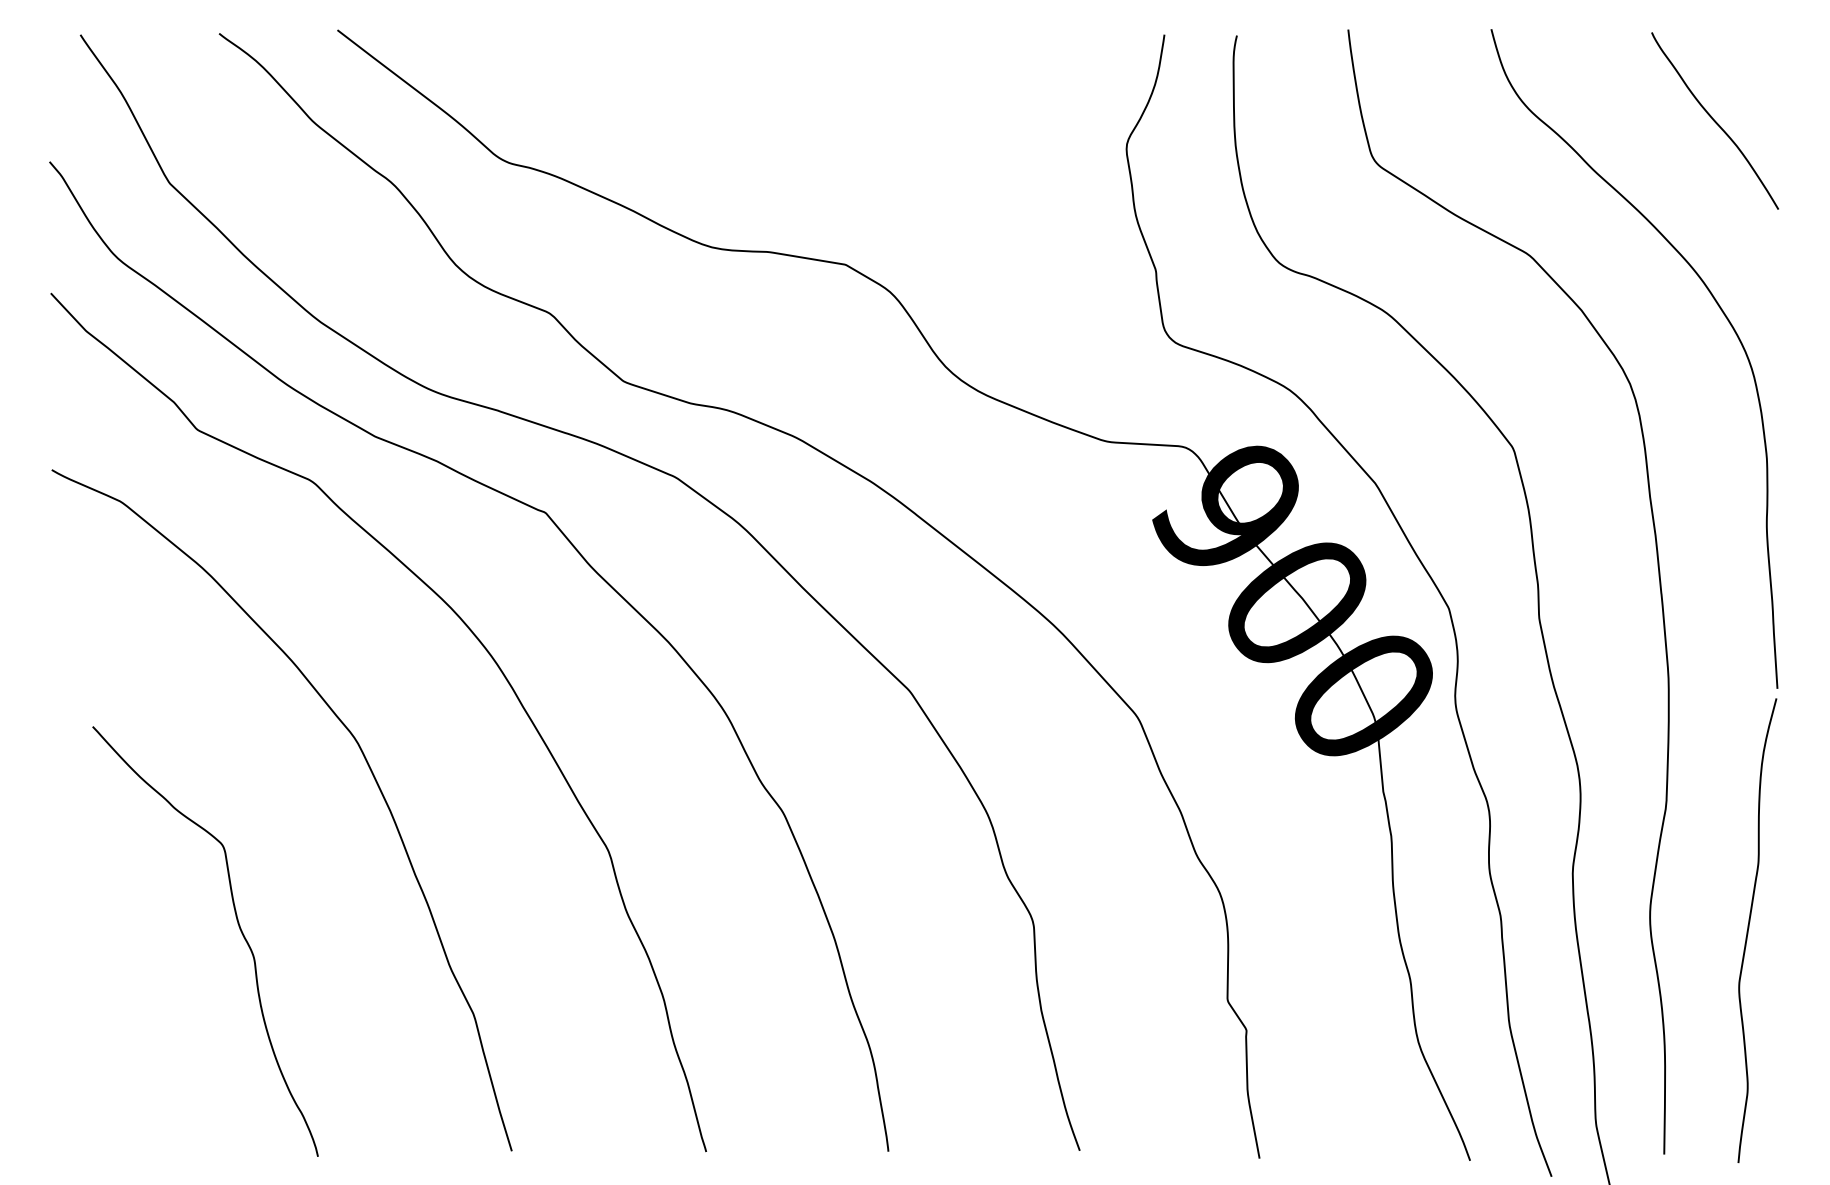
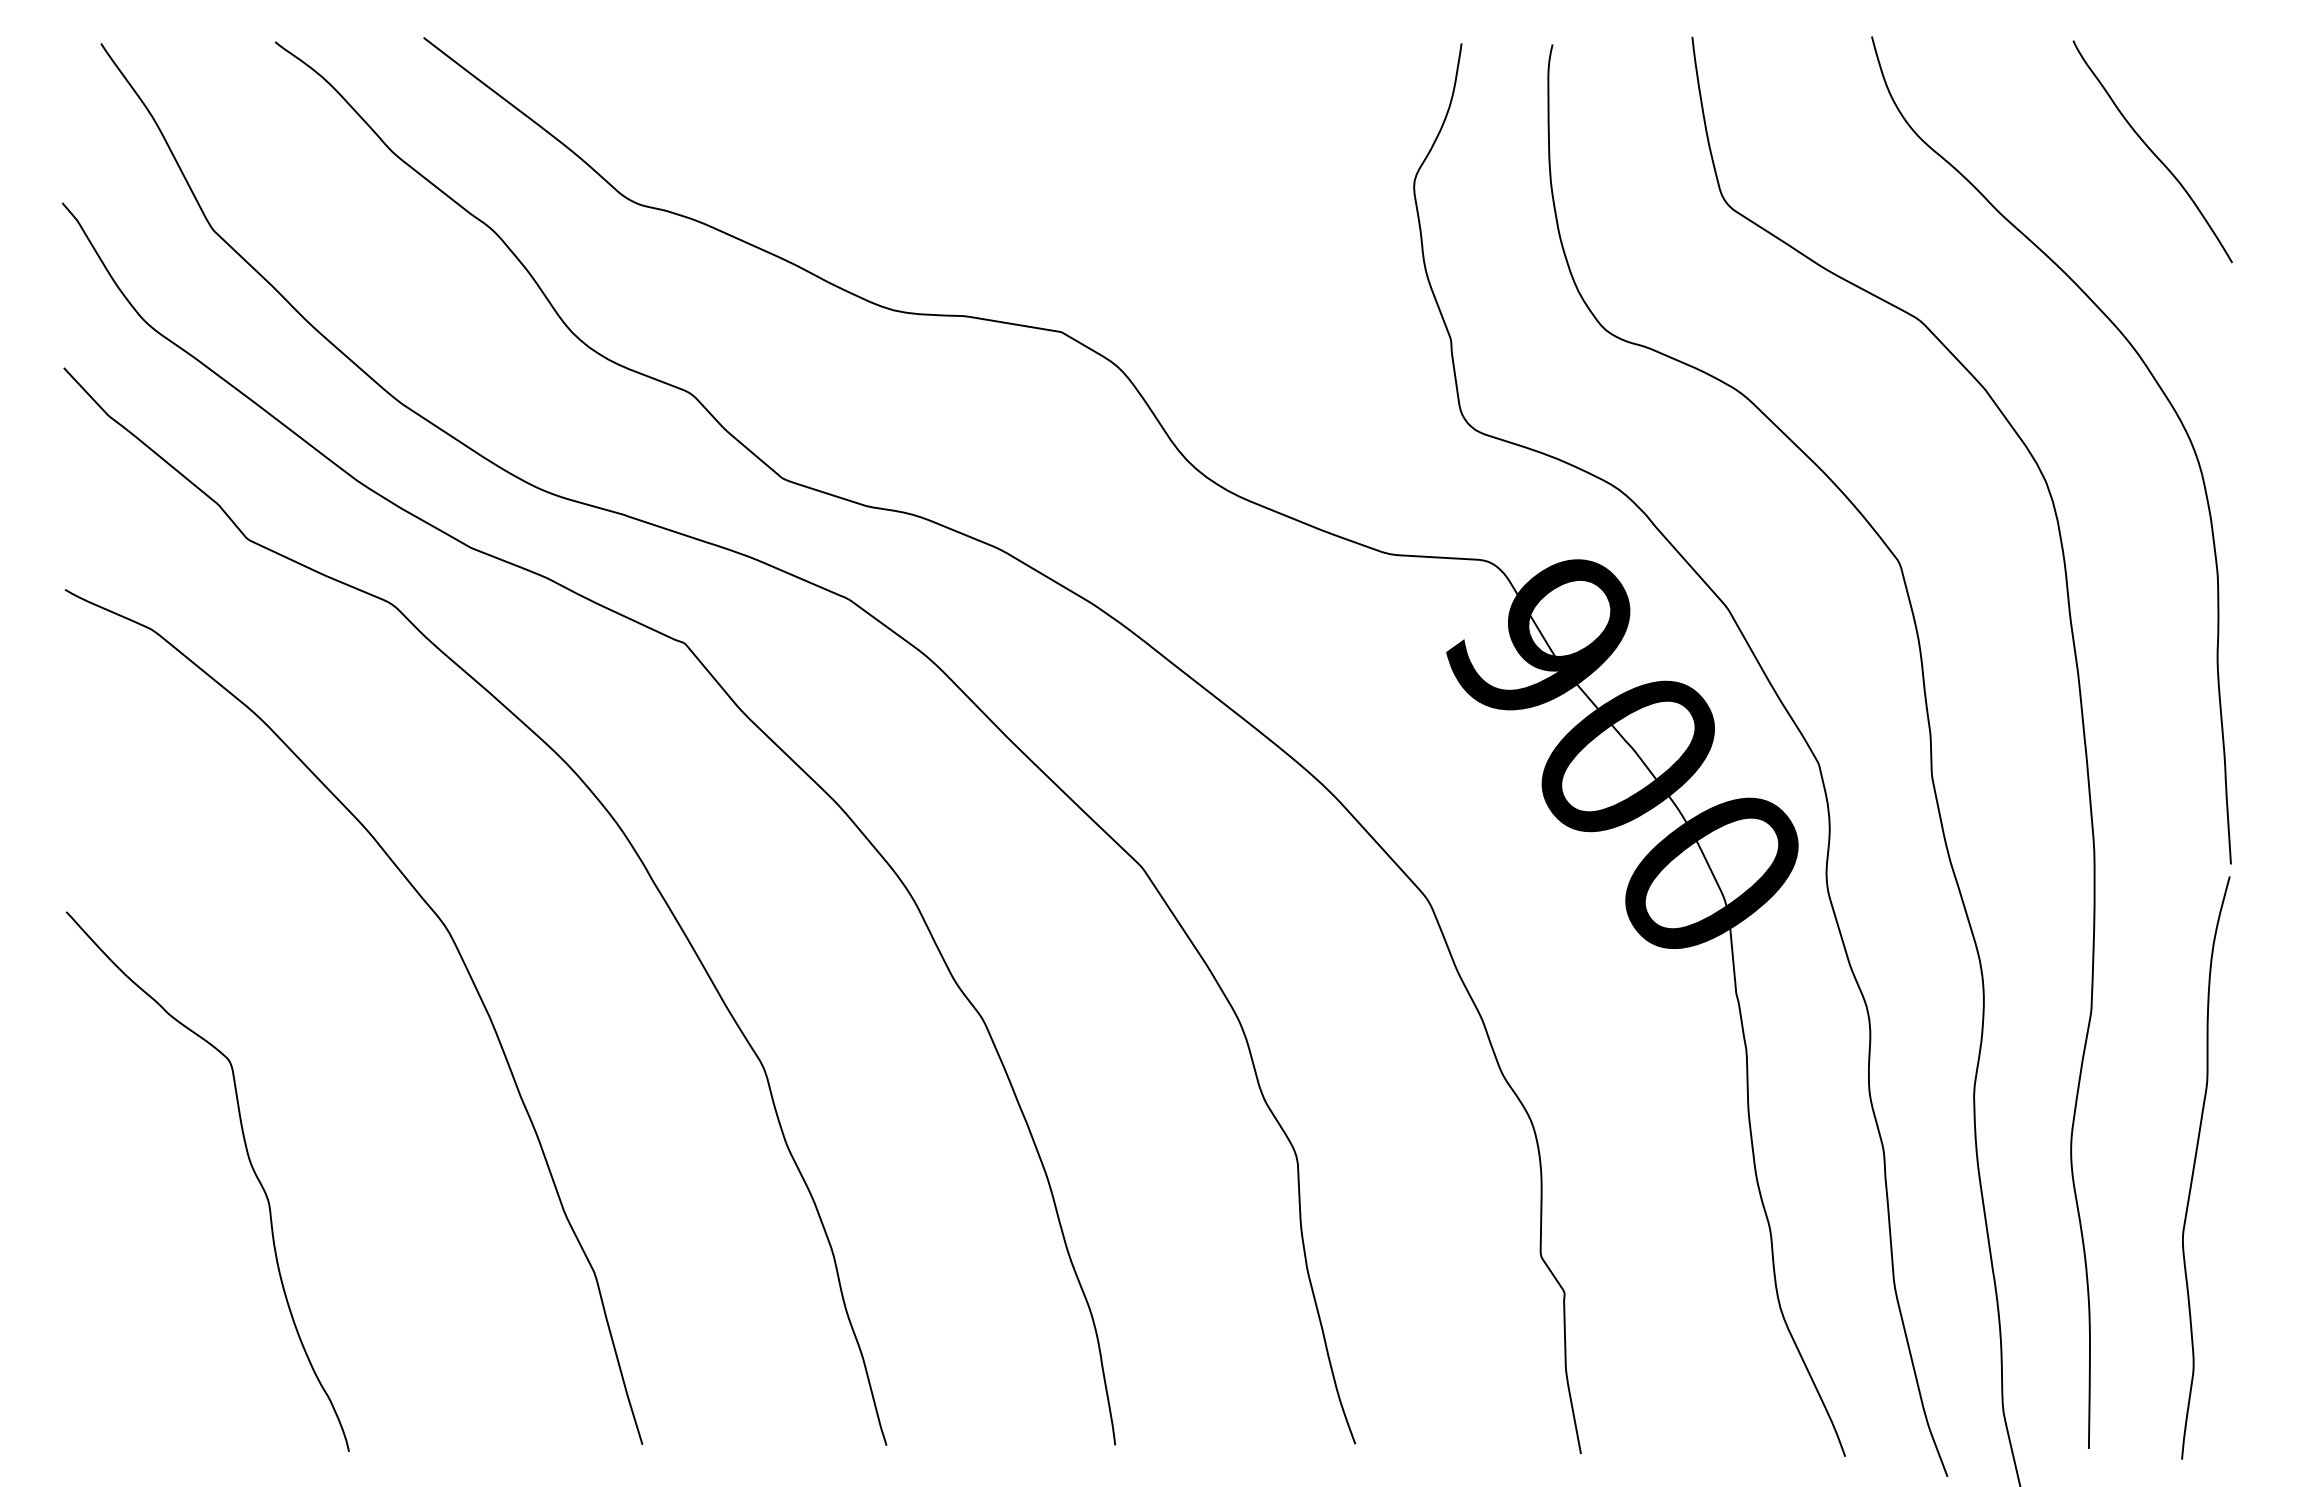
curve: (239, 929) -> (250, 1166), moved

